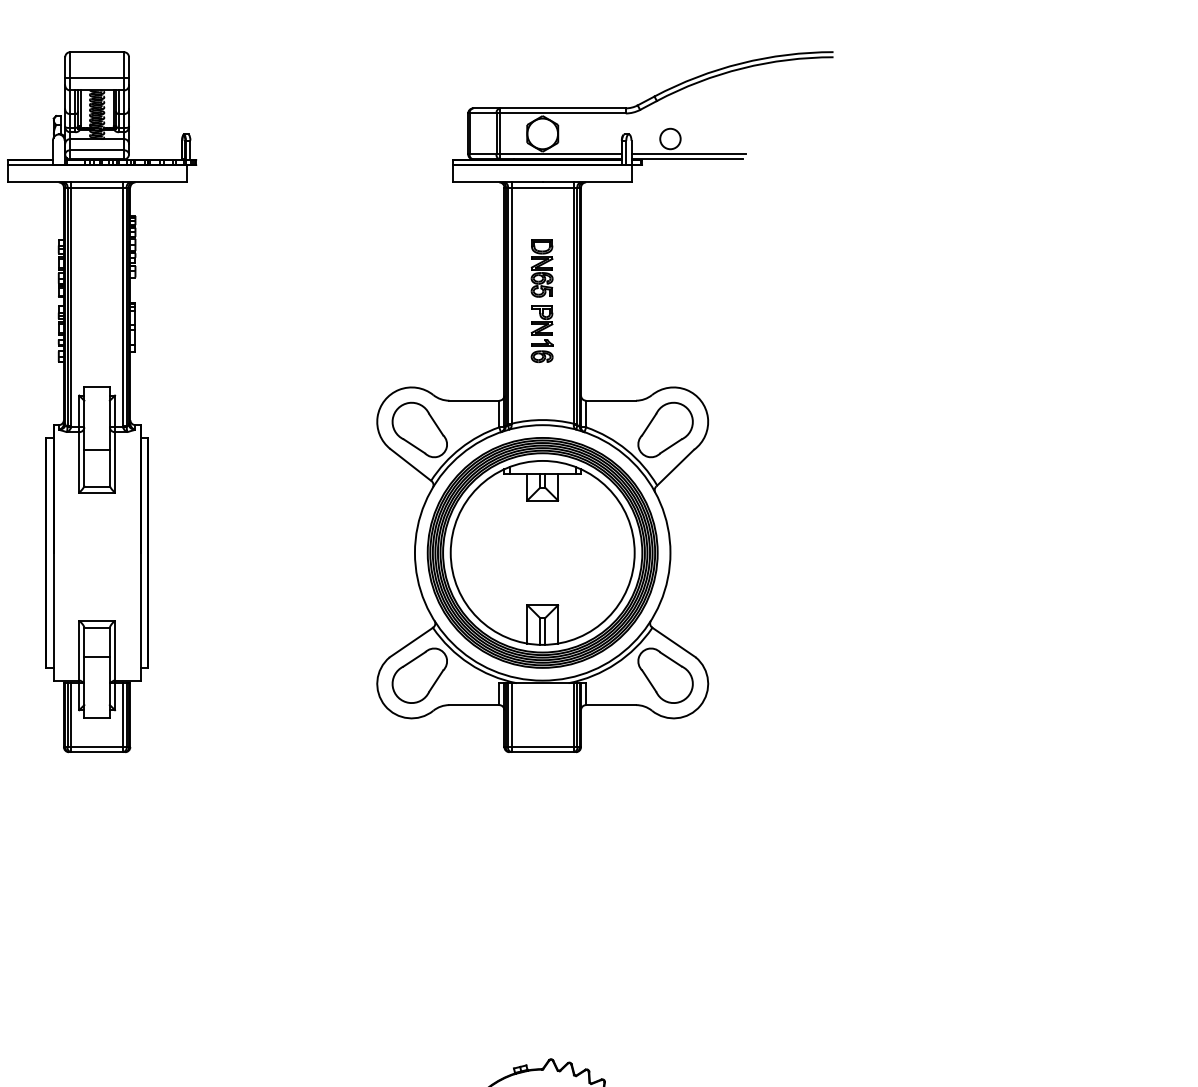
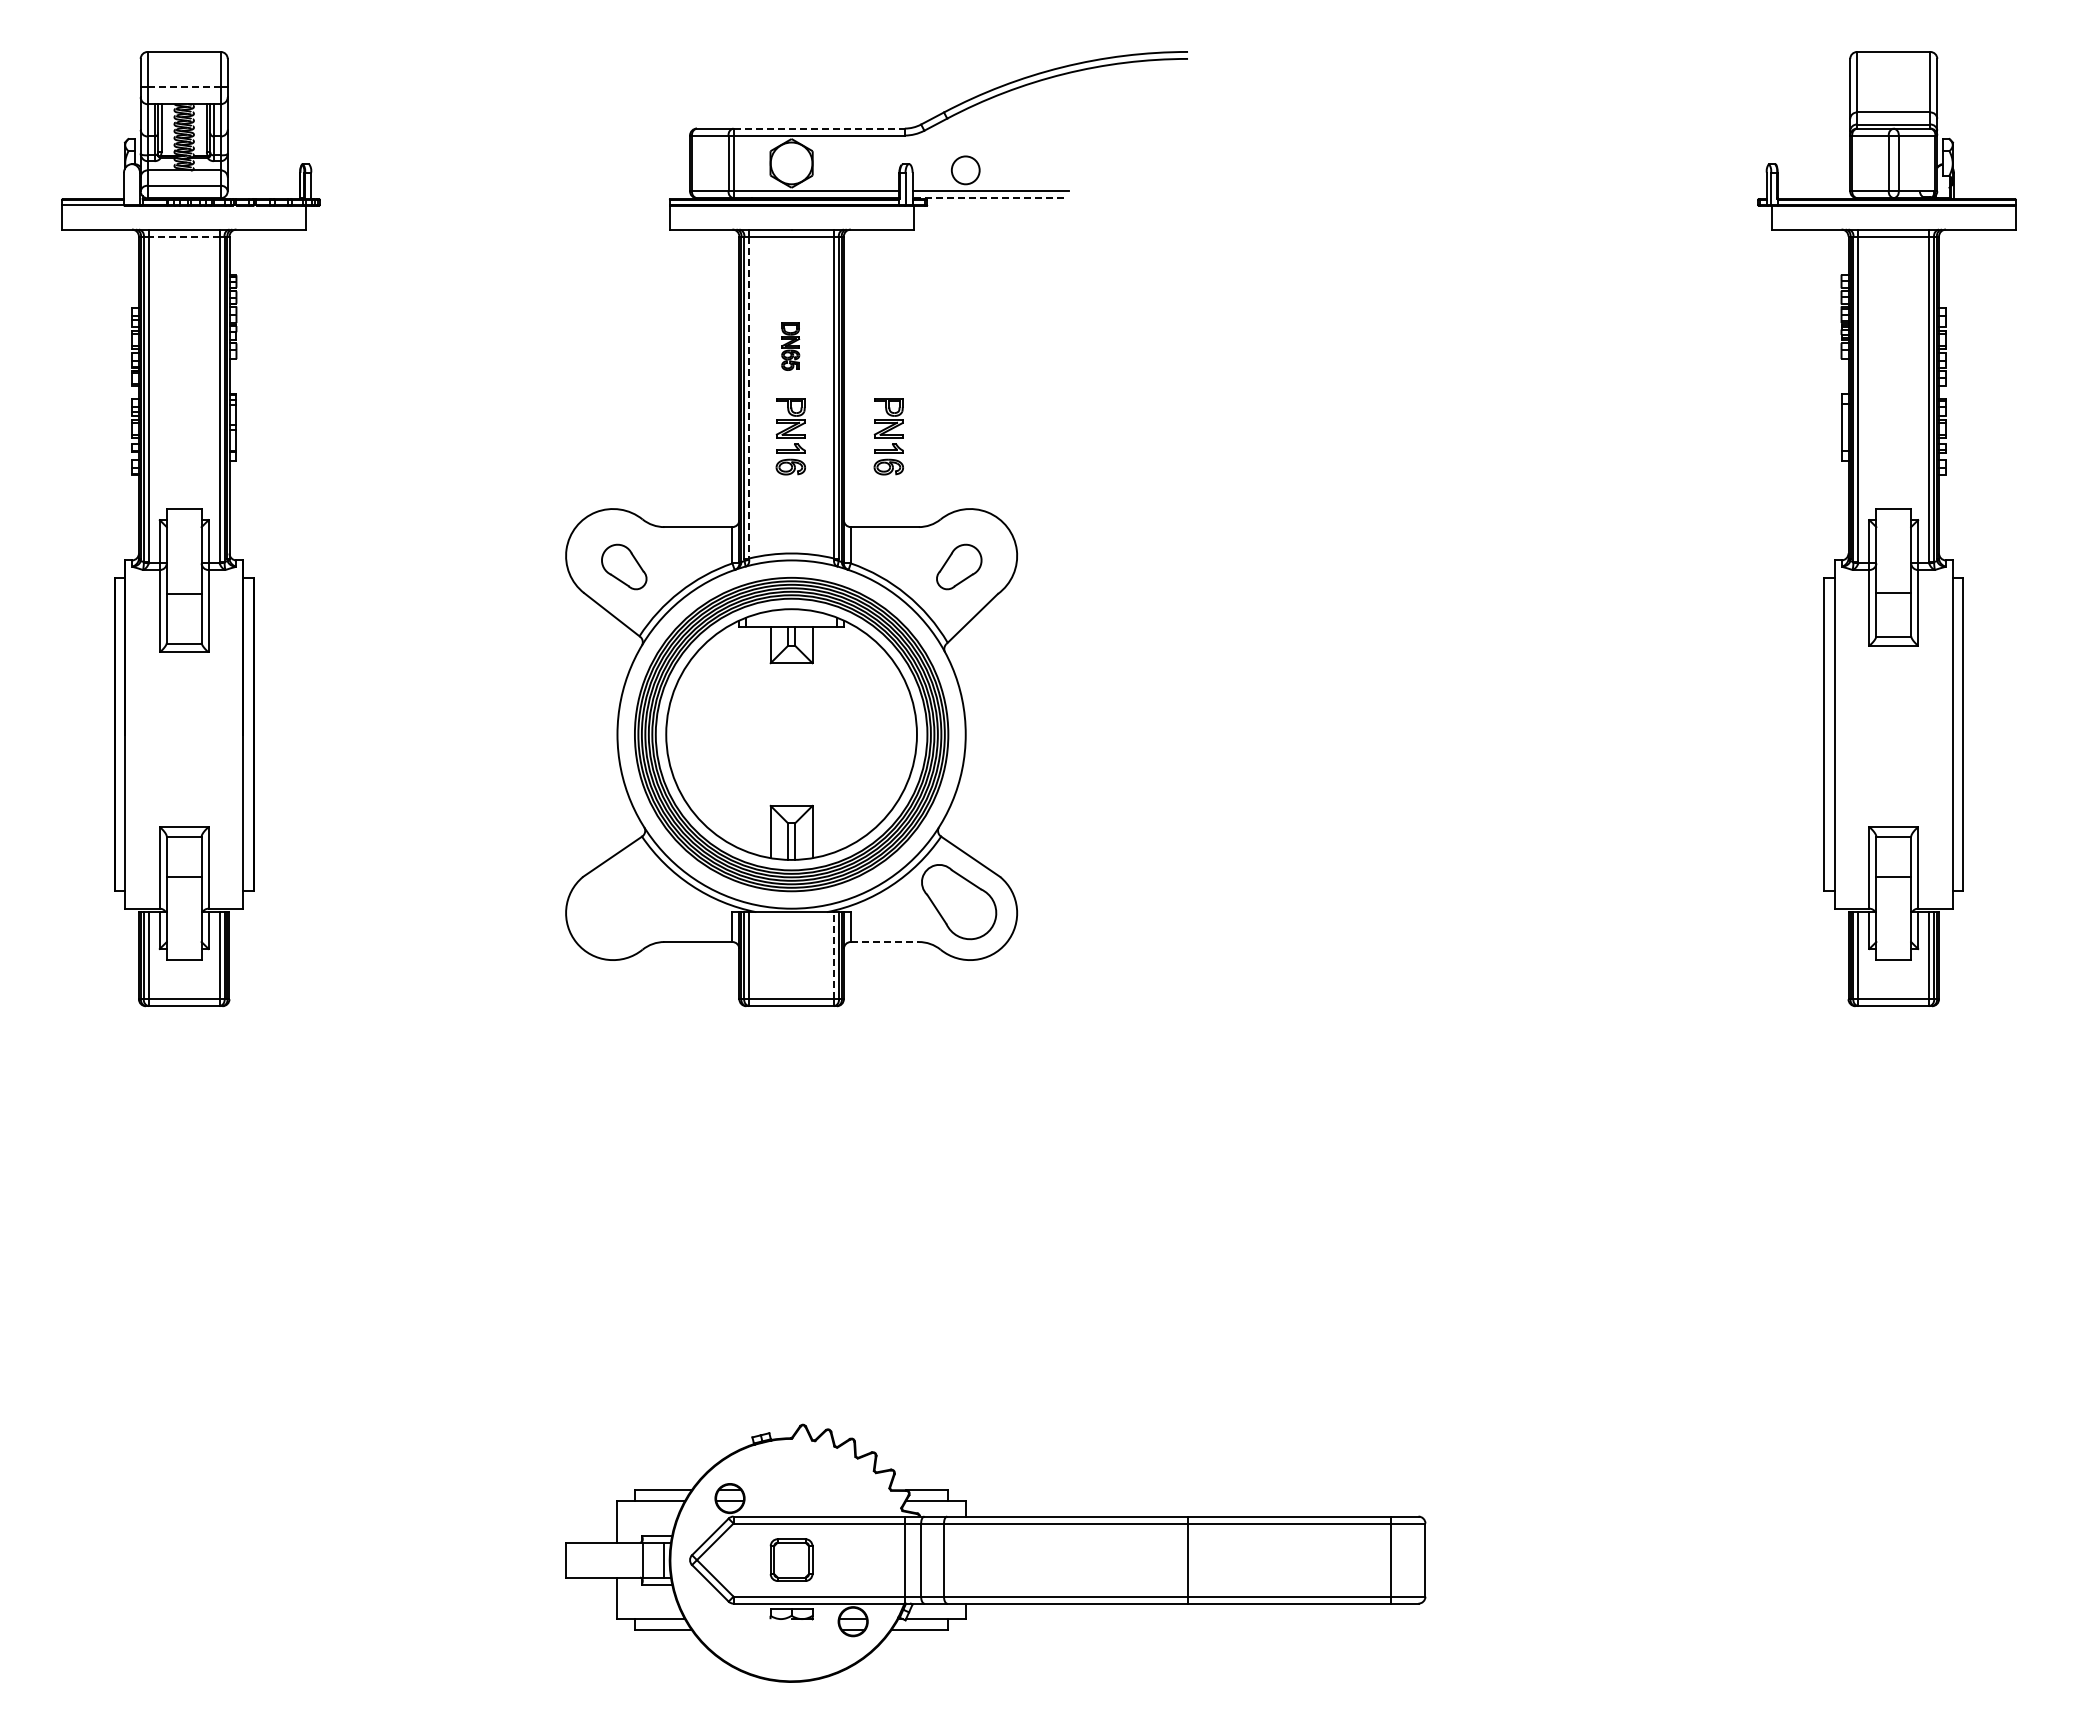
line: (97, 77) -> (184, 86), solid -> dashed
line: (563, 108) -> (819, 128), solid -> dashed
line: (687, 159) -> (988, 198), solid -> dashed
line: (96, 187) -> (183, 236), solid -> dashed
part: (541, 268) -> (790, 346), size x0.6
line: (511, 305) -> (749, 397), solid -> dashed
part: (613, 334) -> (888, 436), added
part: (420, 429) -> (624, 566), size x0.6
part: (665, 429) -> (959, 566), size x0.6
part: (420, 676) -> (624, 902), removed
line: (611, 705) -> (885, 942), solid -> dashed
line: (574, 714) -> (834, 955), solid -> dashed

